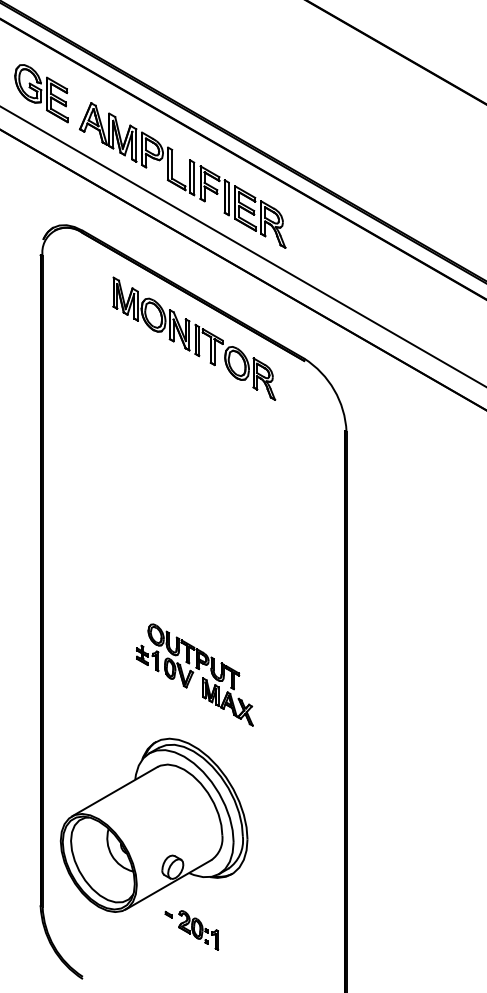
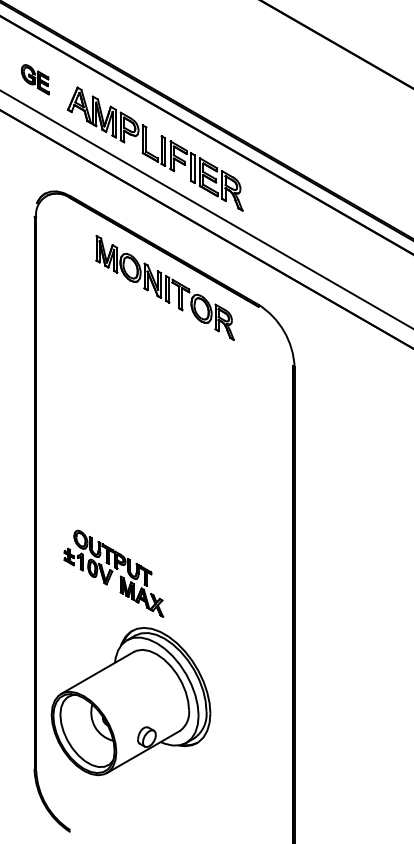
part: (41, 93) -> (35, 79), size x0.6
part: (194, 674) -> (113, 573), moved
part: (191, 930) -> (162, 790), removed

